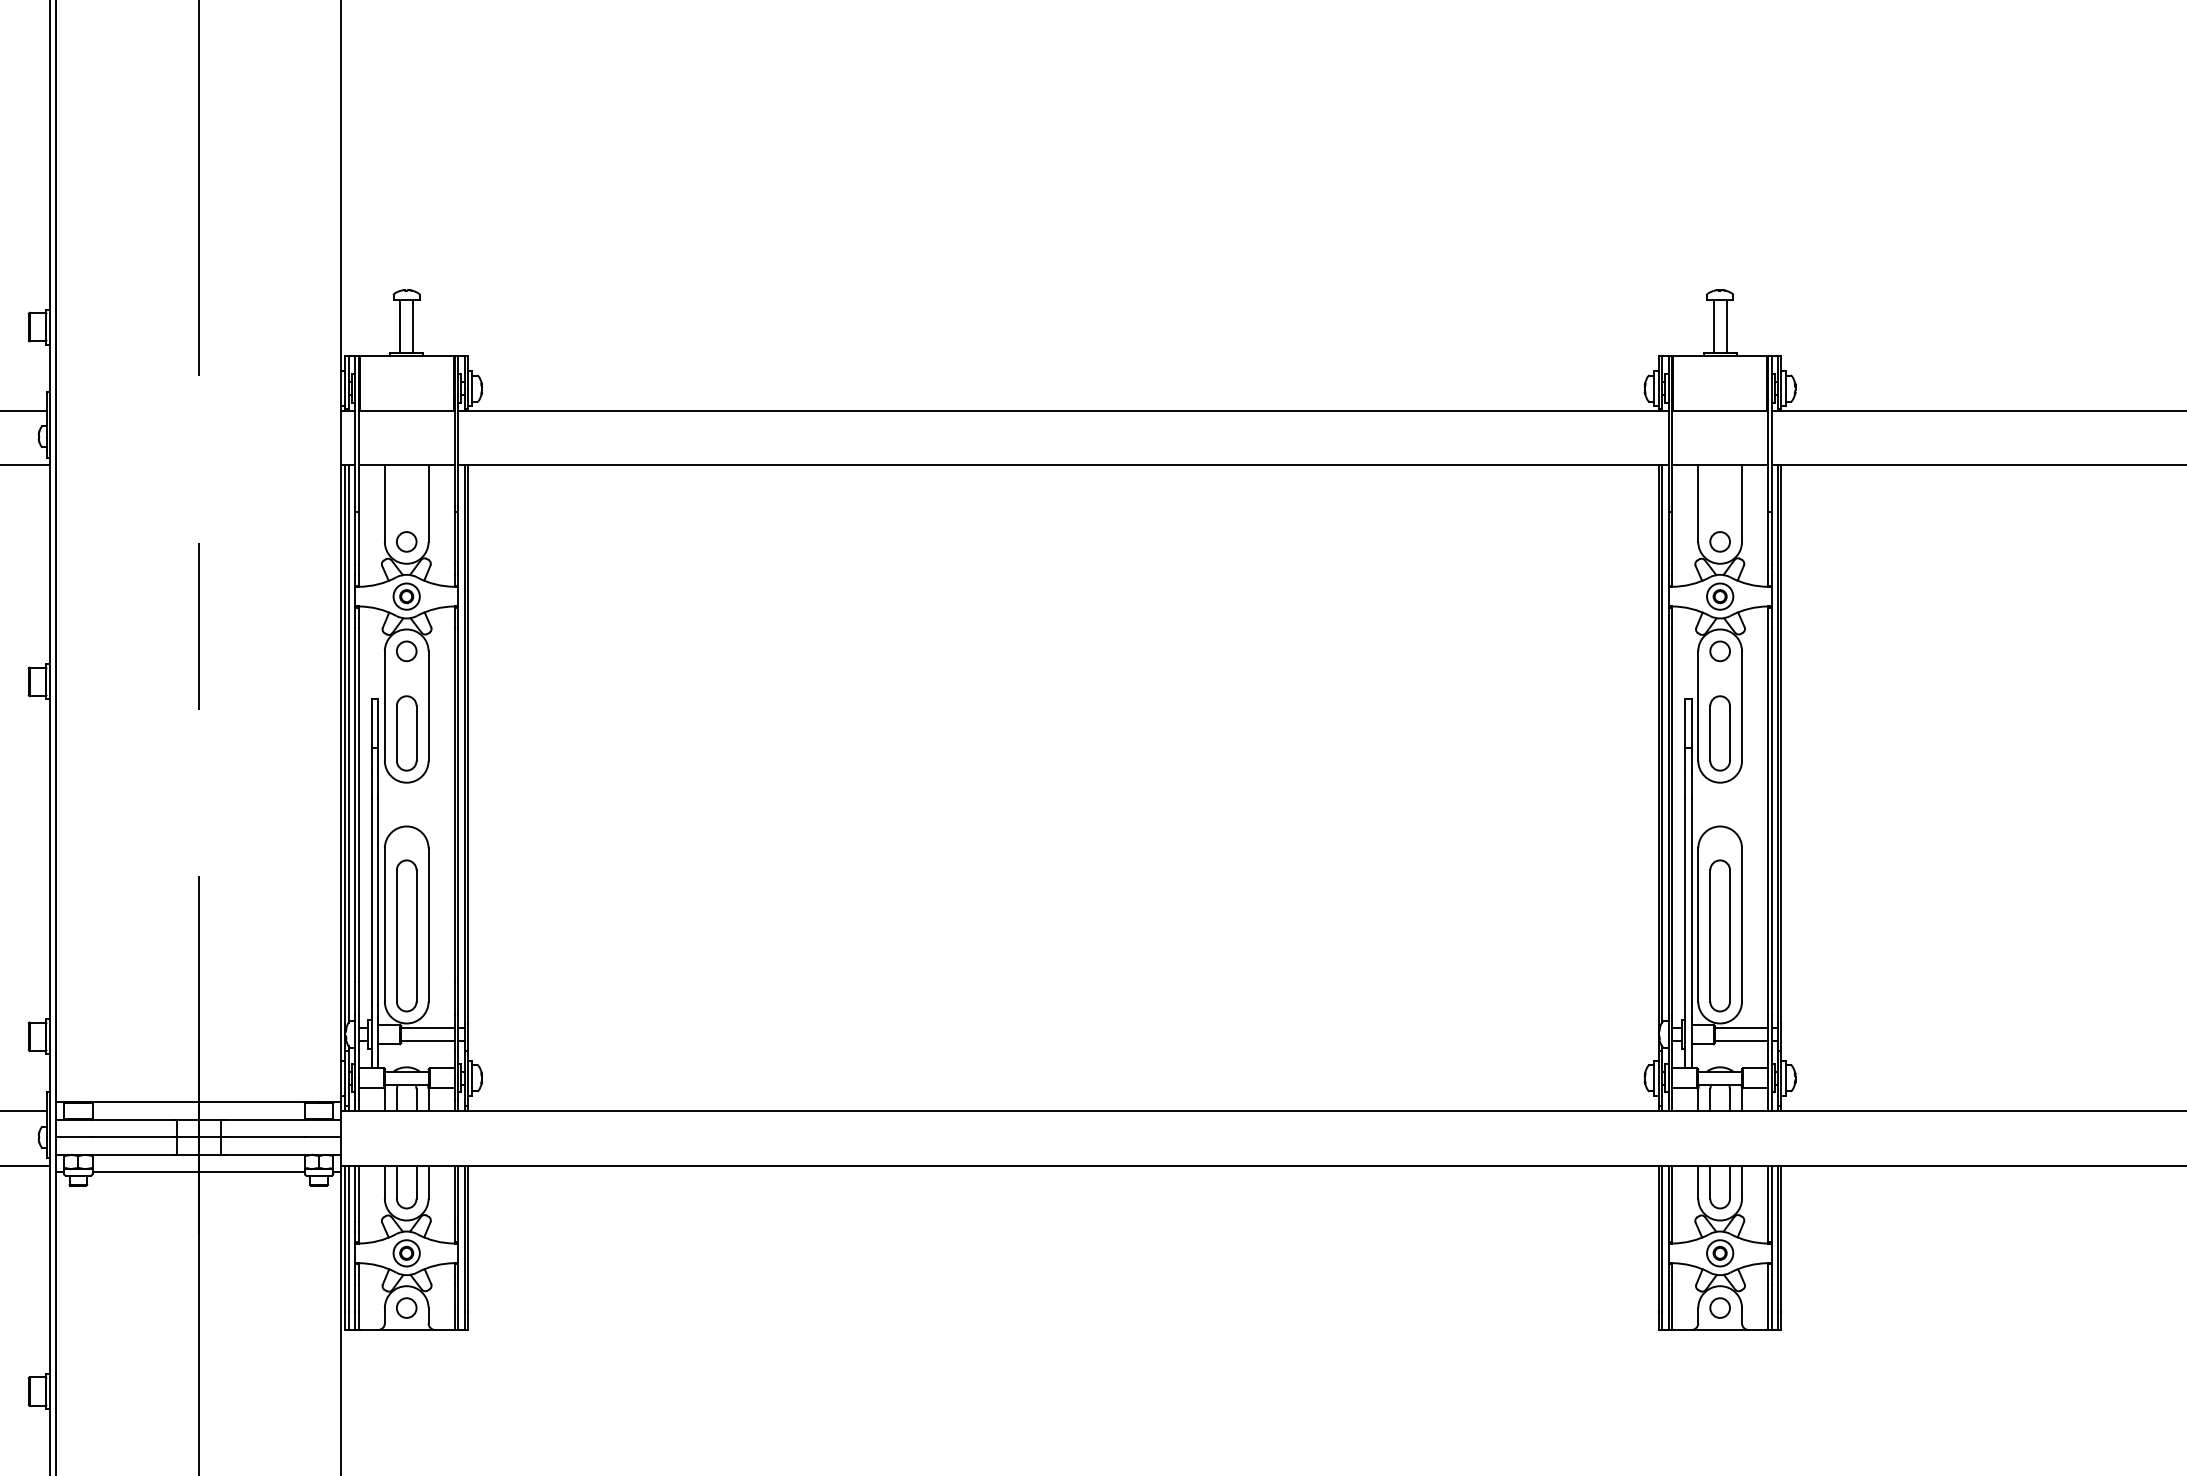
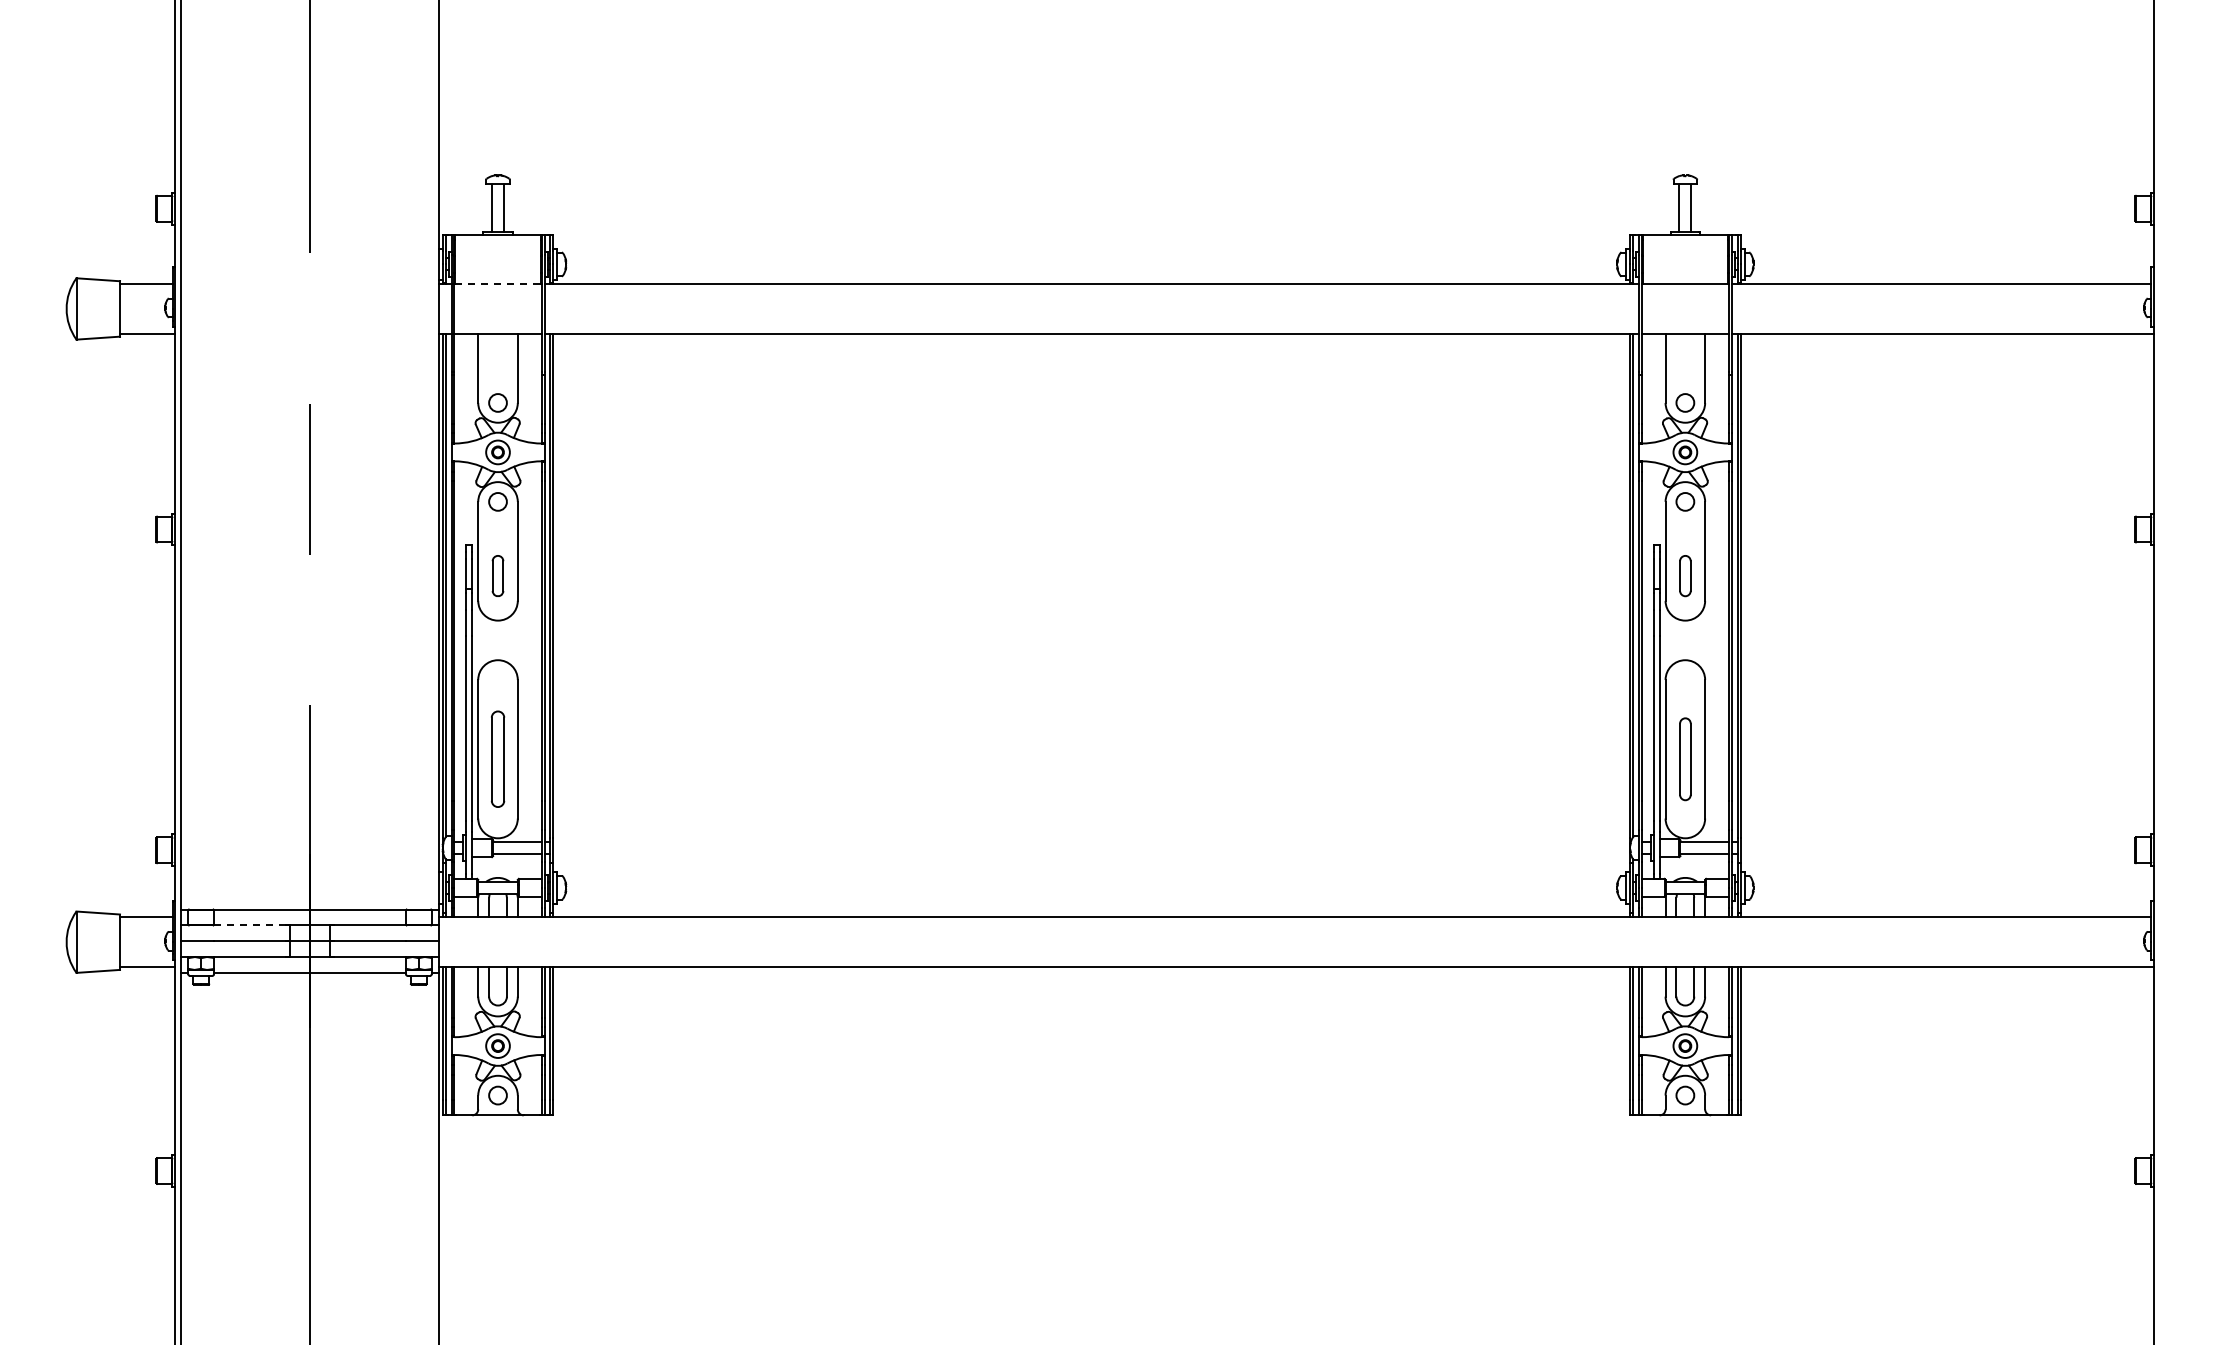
line: (407, 410) -> (498, 284), solid -> dashed
part: (406, 732) -> (497, 575), size x0.6
part: (1720, 732) -> (1685, 575), size x0.6
part: (406, 936) -> (497, 759), size x0.7
part: (1720, 936) -> (1685, 759), size x0.6
line: (132, 1119) -> (250, 925), solid -> dashed

